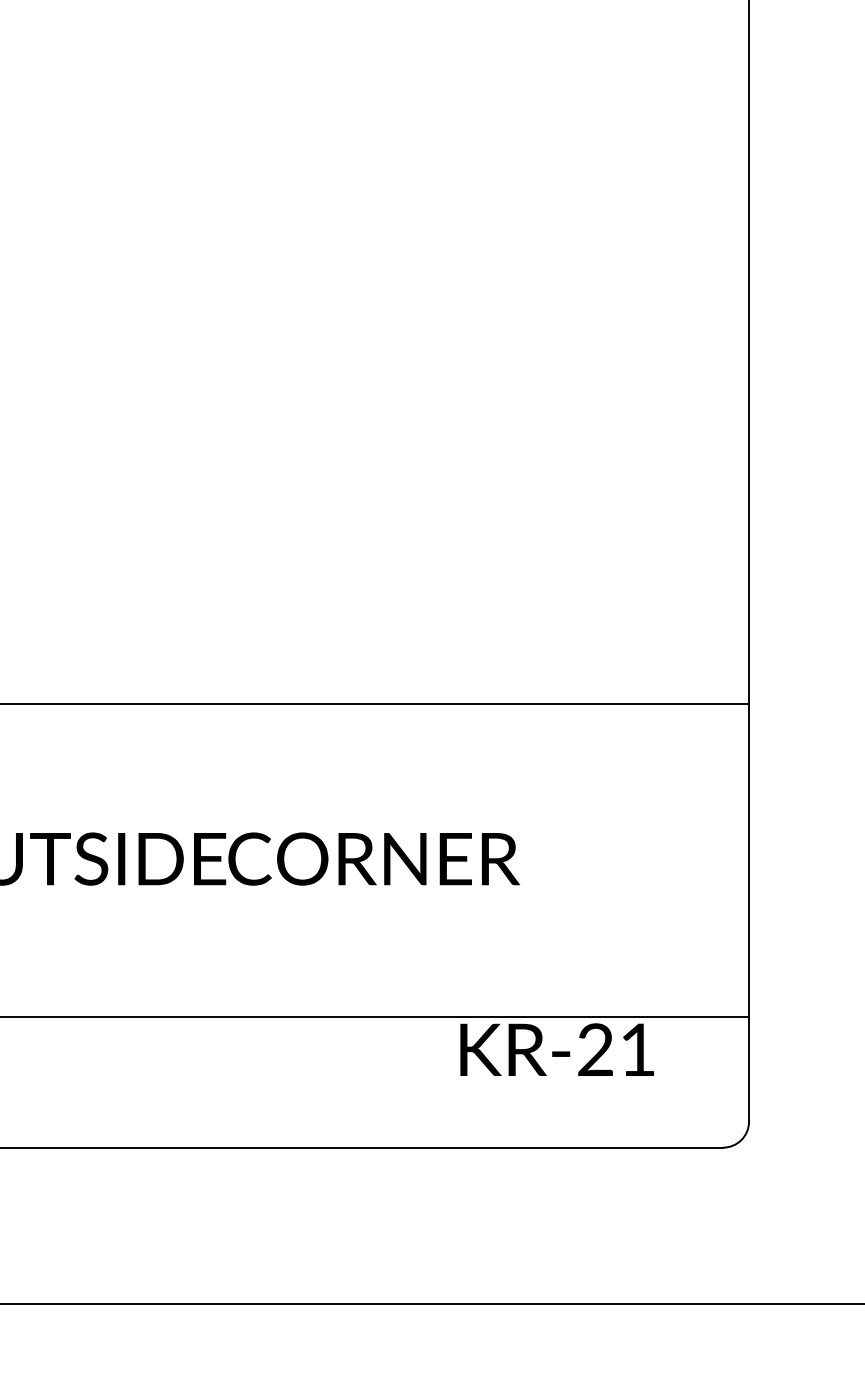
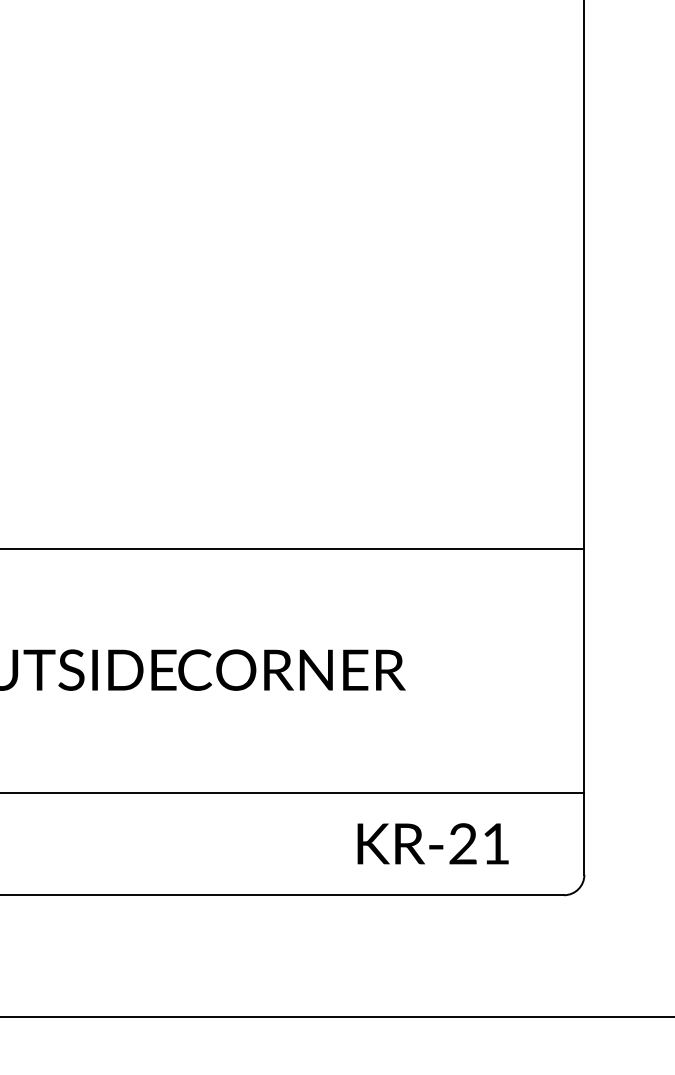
text: (556, 1049) -> (432, 843), moved

